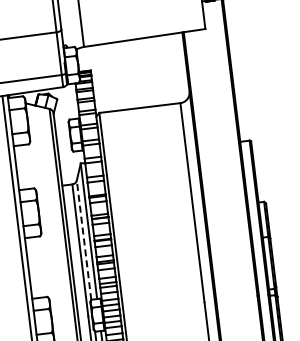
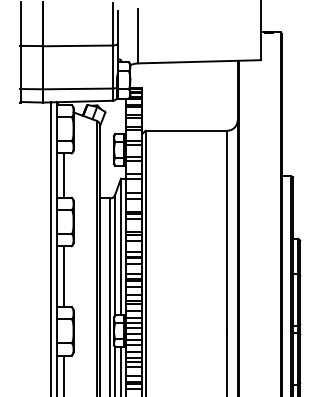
line: (23, 167) -> (63, 175), added
line: (84, 239) -> (115, 254), dashed -> solid
line: (35, 267) -> (63, 276), added

